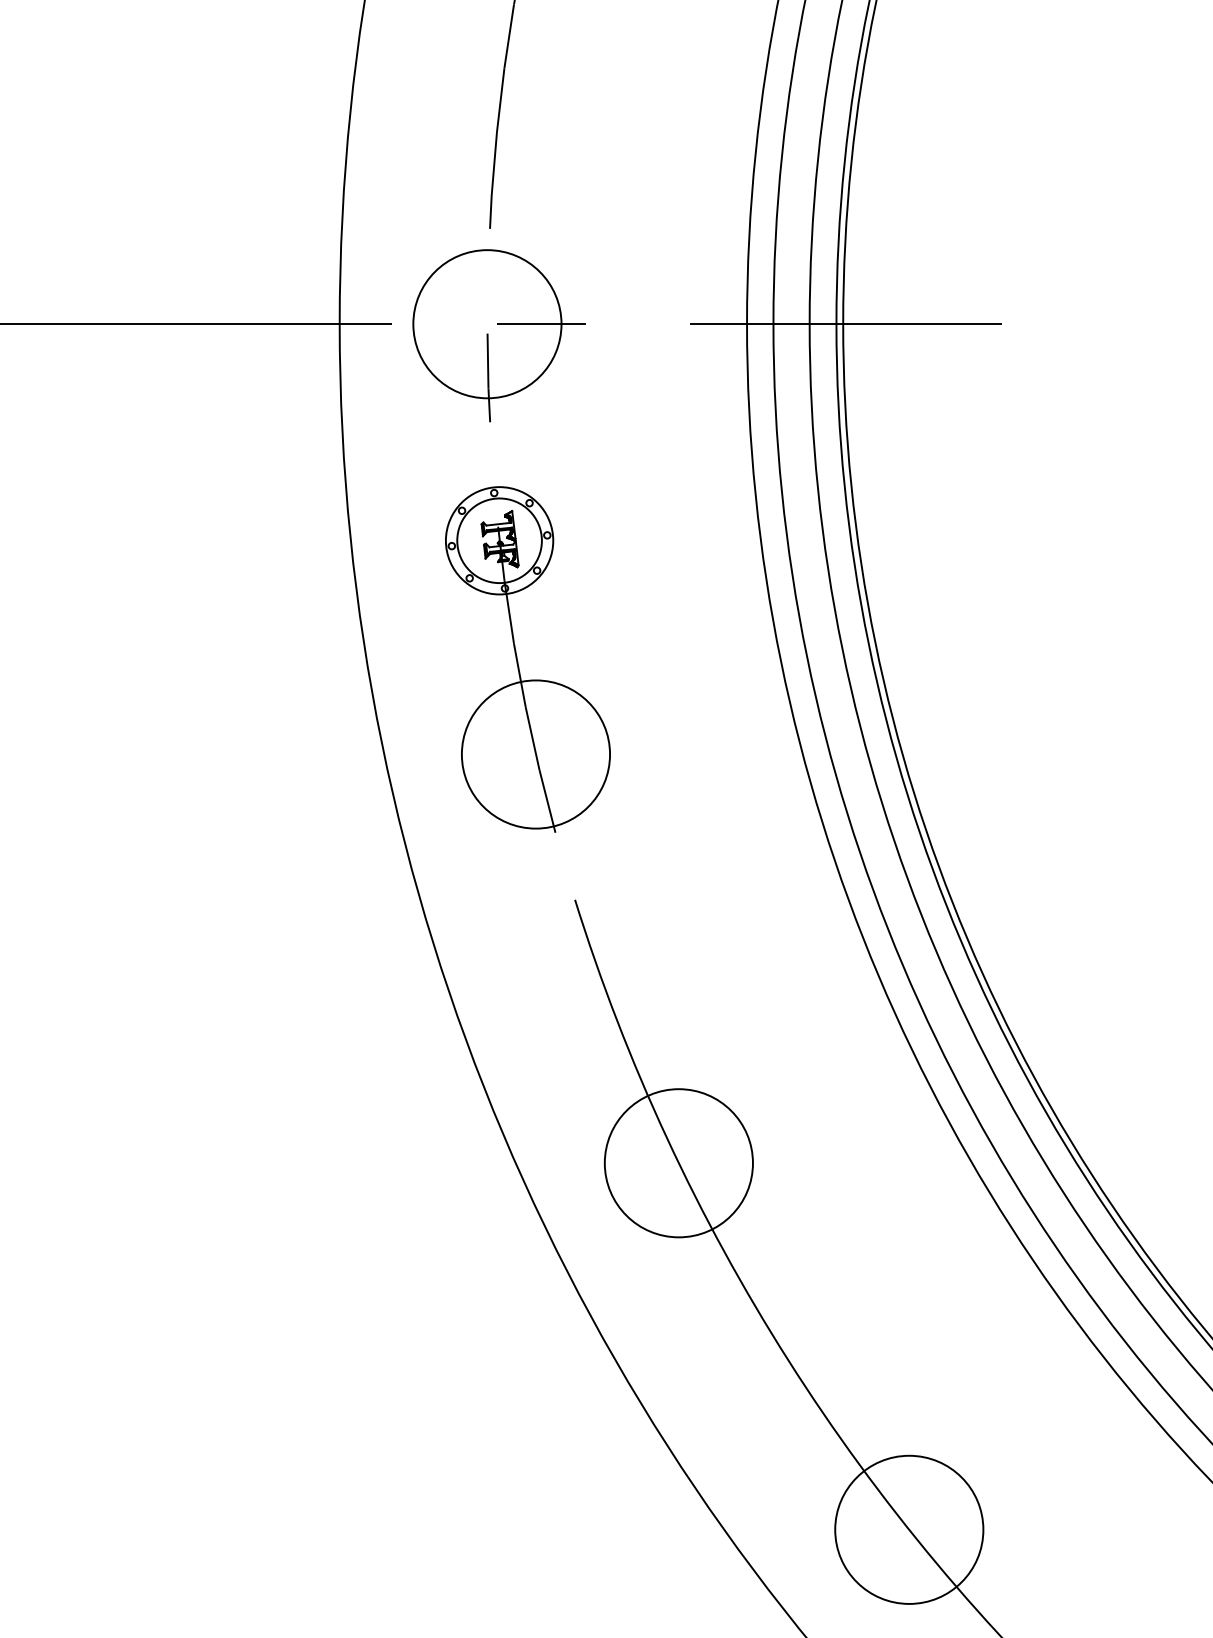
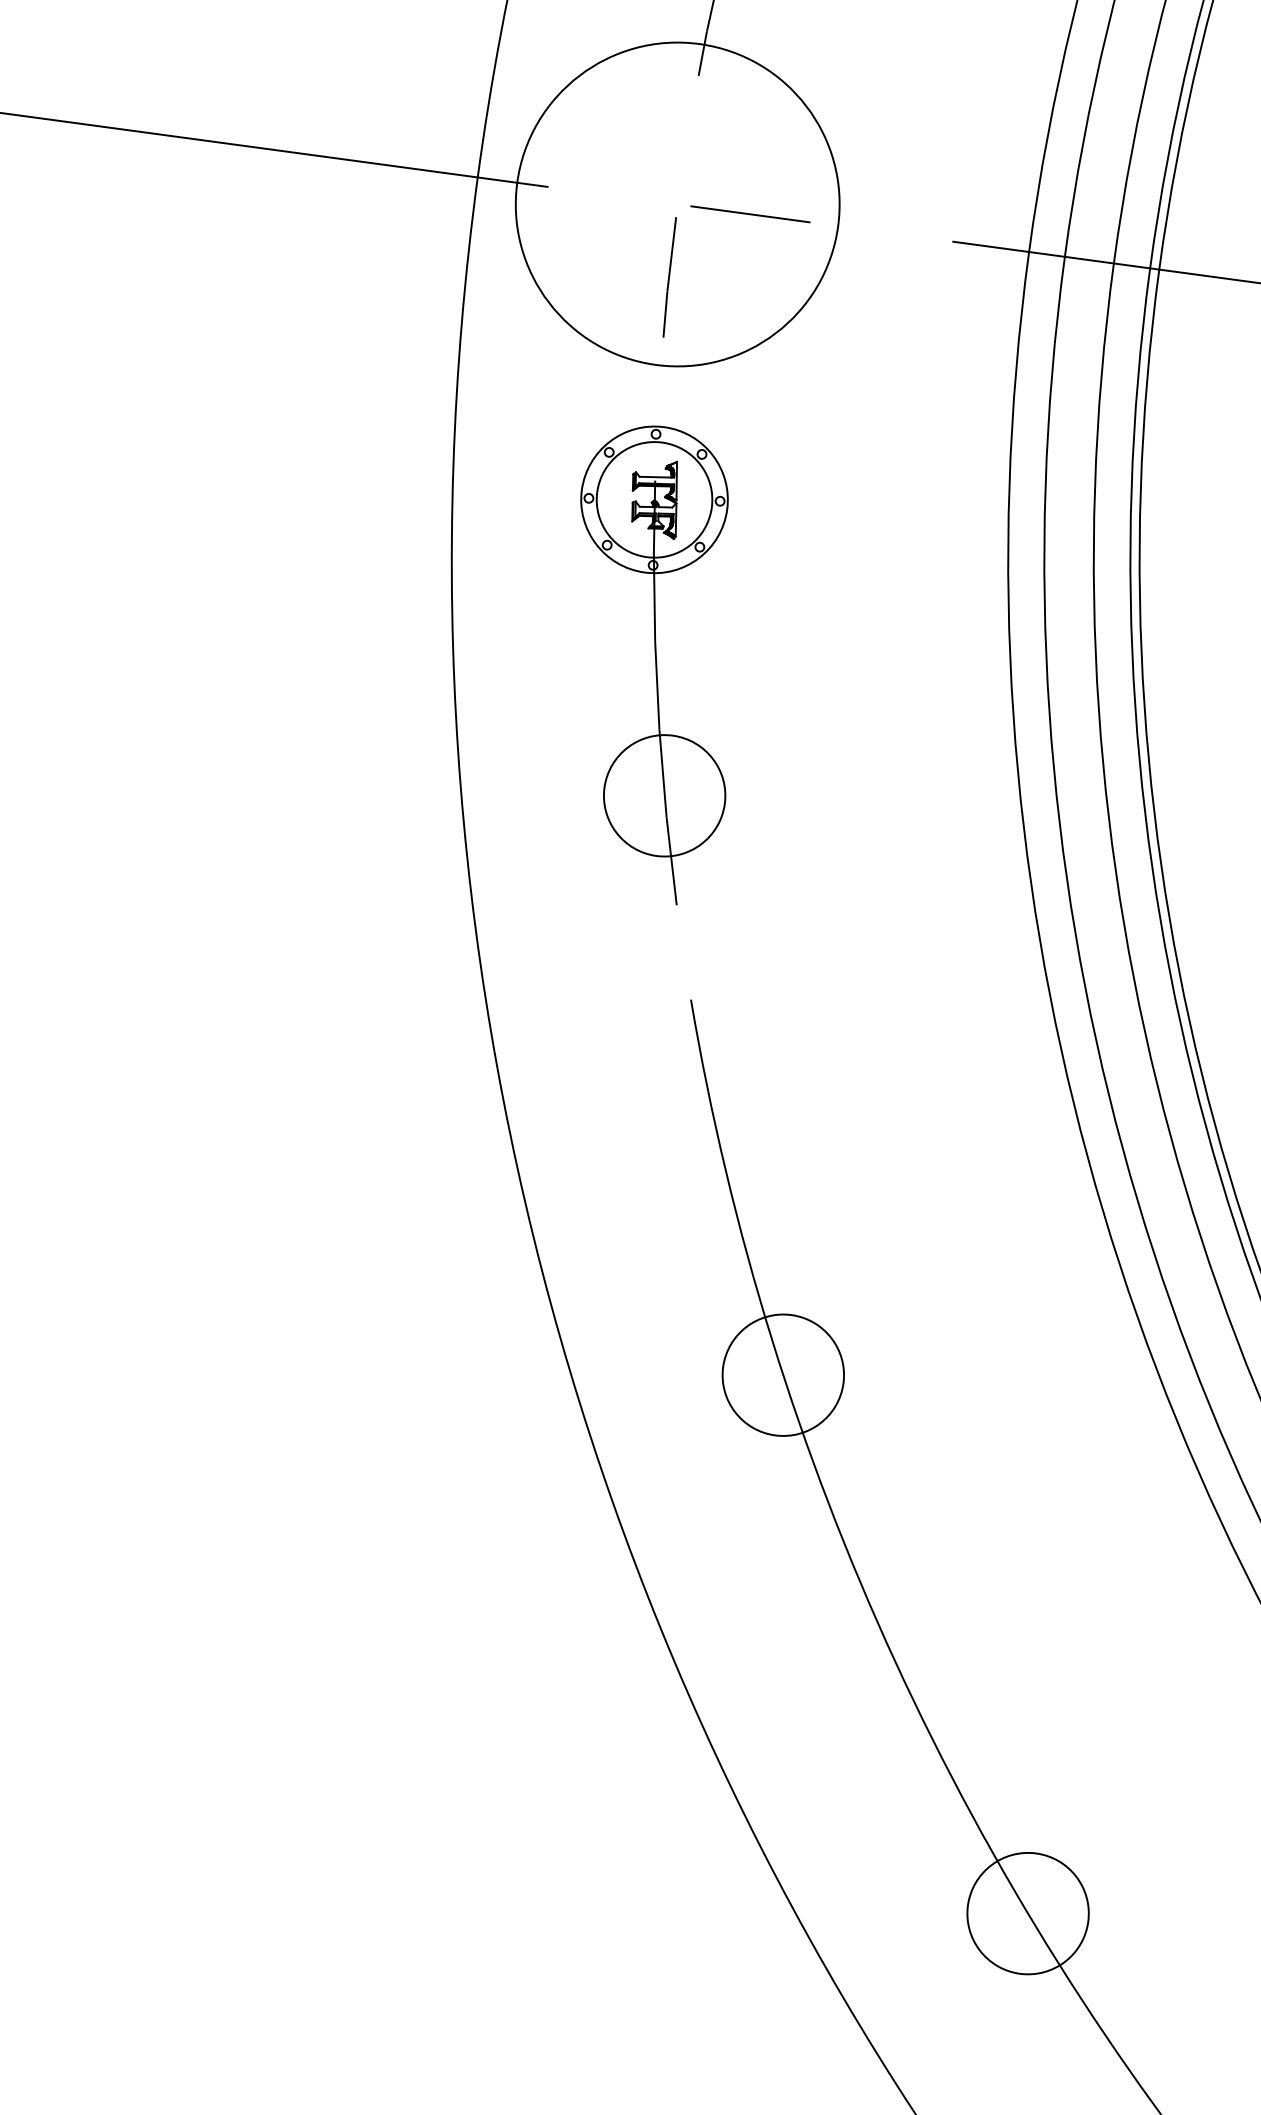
circle: (487, 324) -> (677, 204), size x1.6
circle: (535, 754) -> (664, 795), size x0.6
circle: (678, 1163) -> (782, 1375), size x0.6
circle: (909, 1529) -> (1028, 1913), size x0.6

